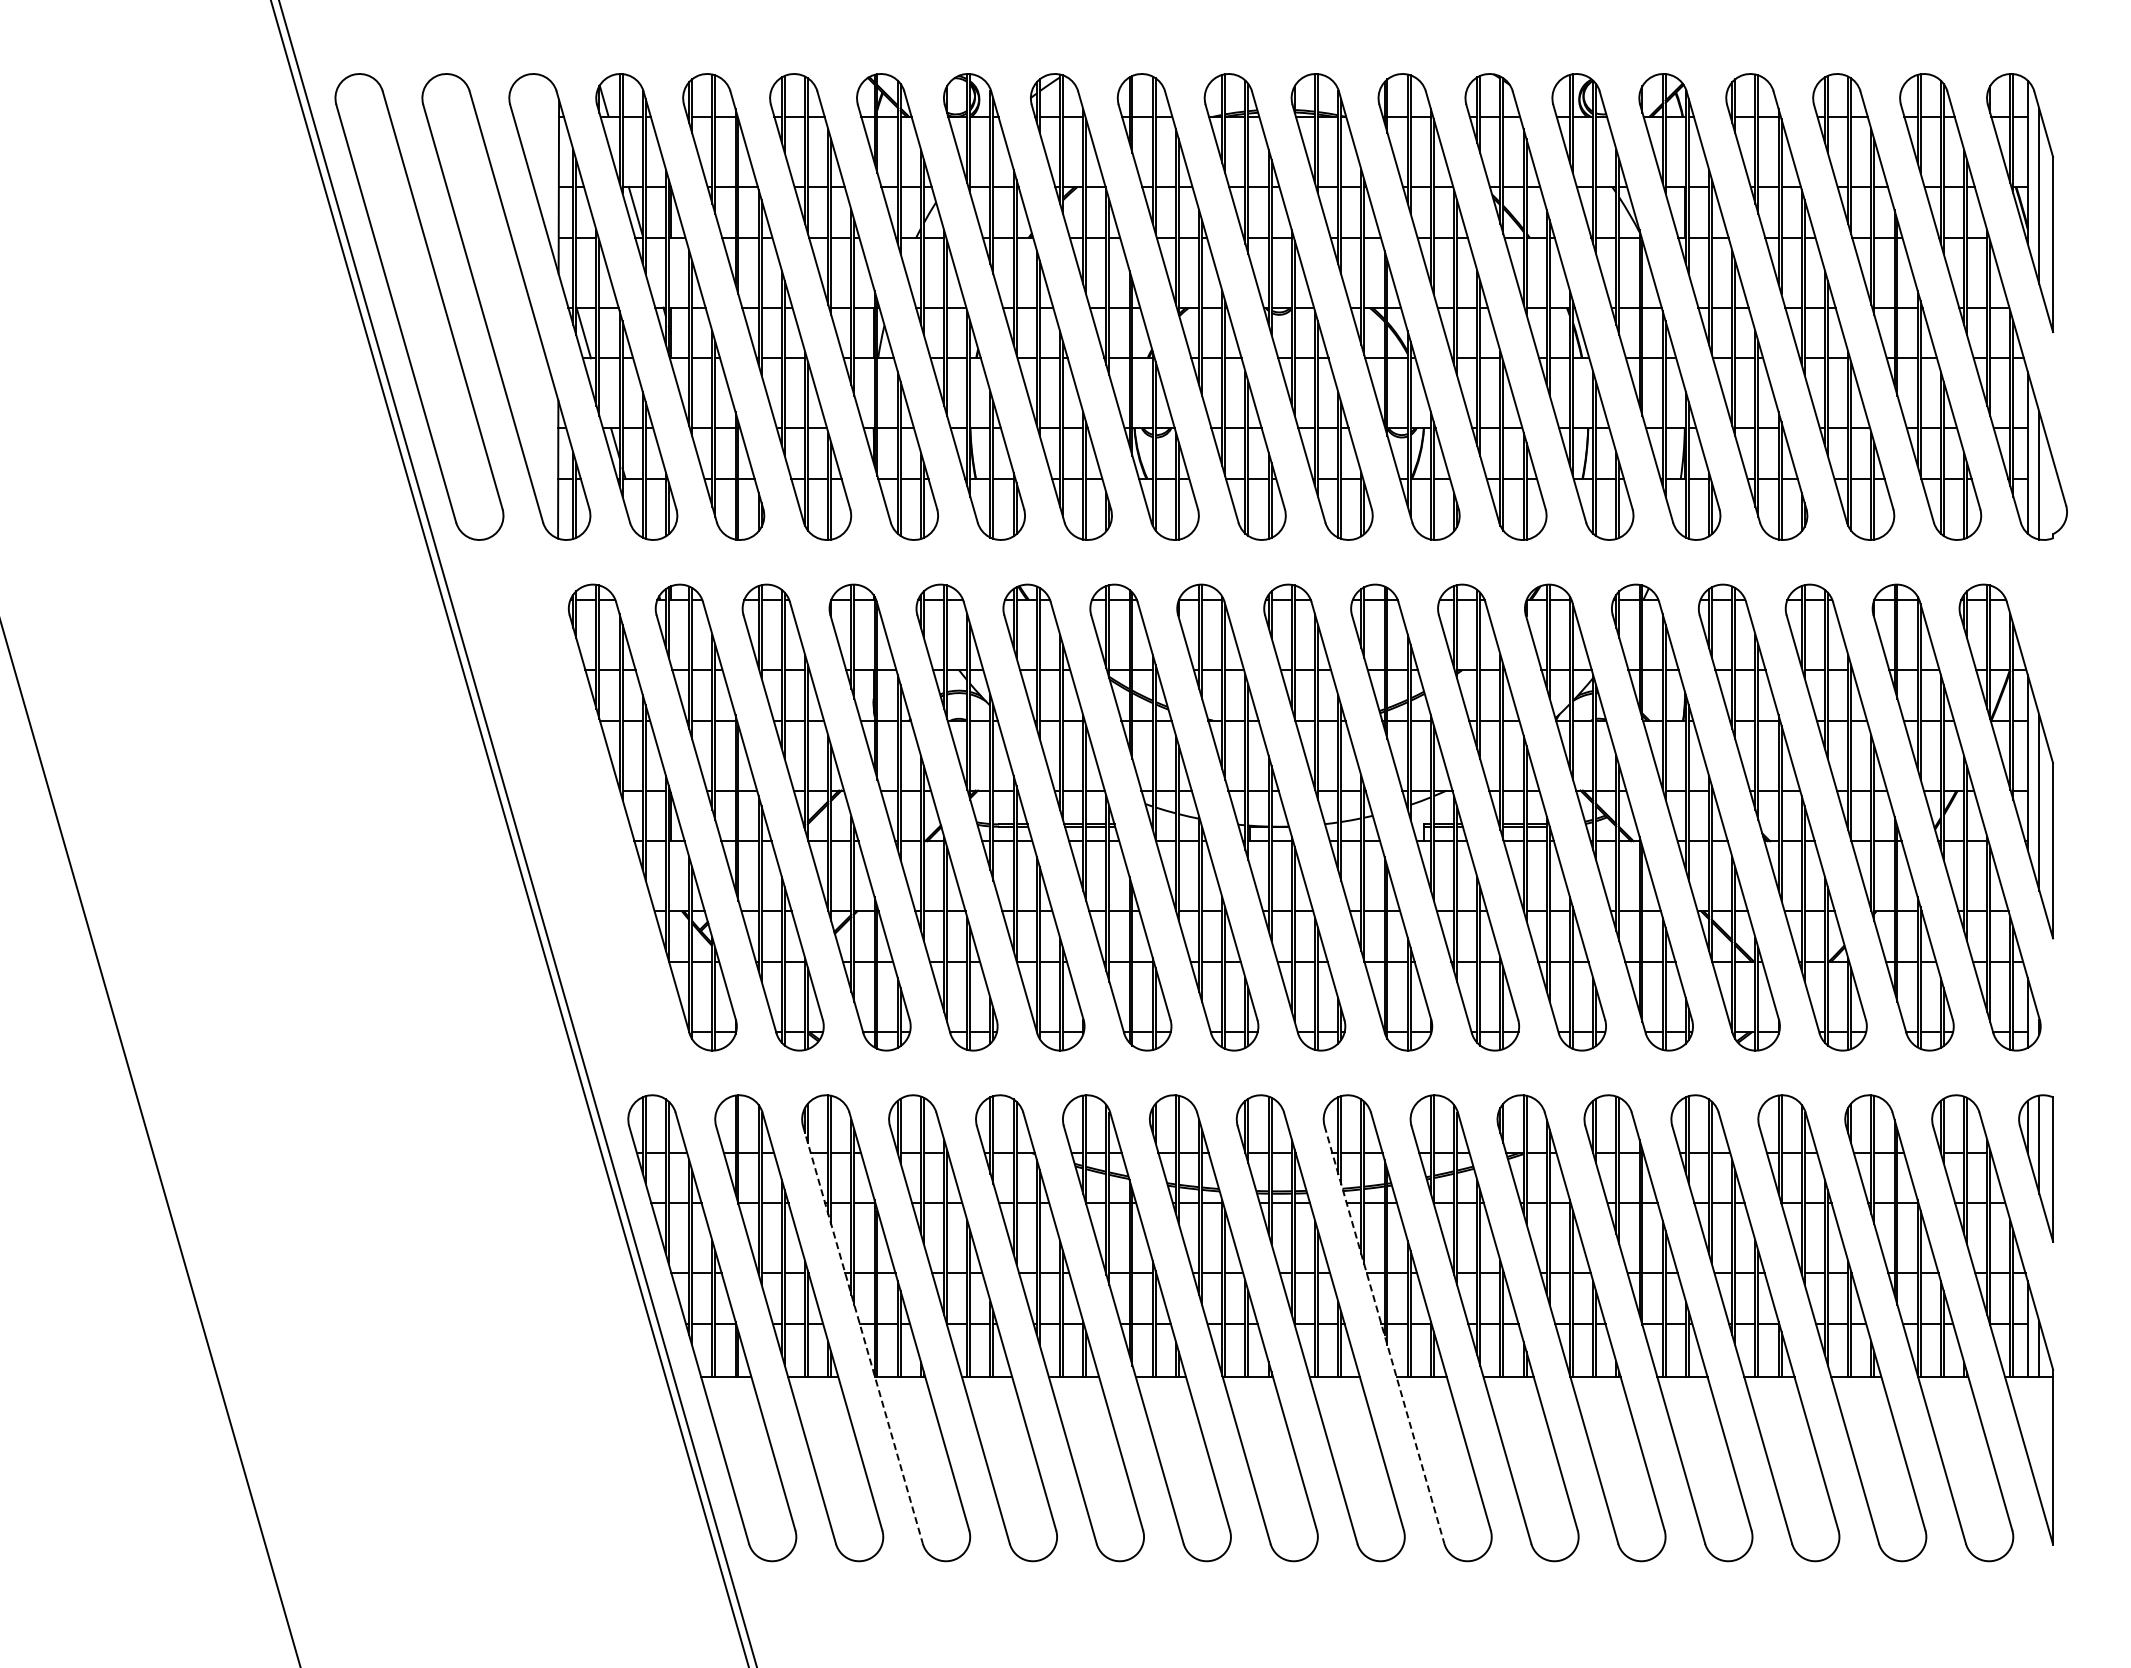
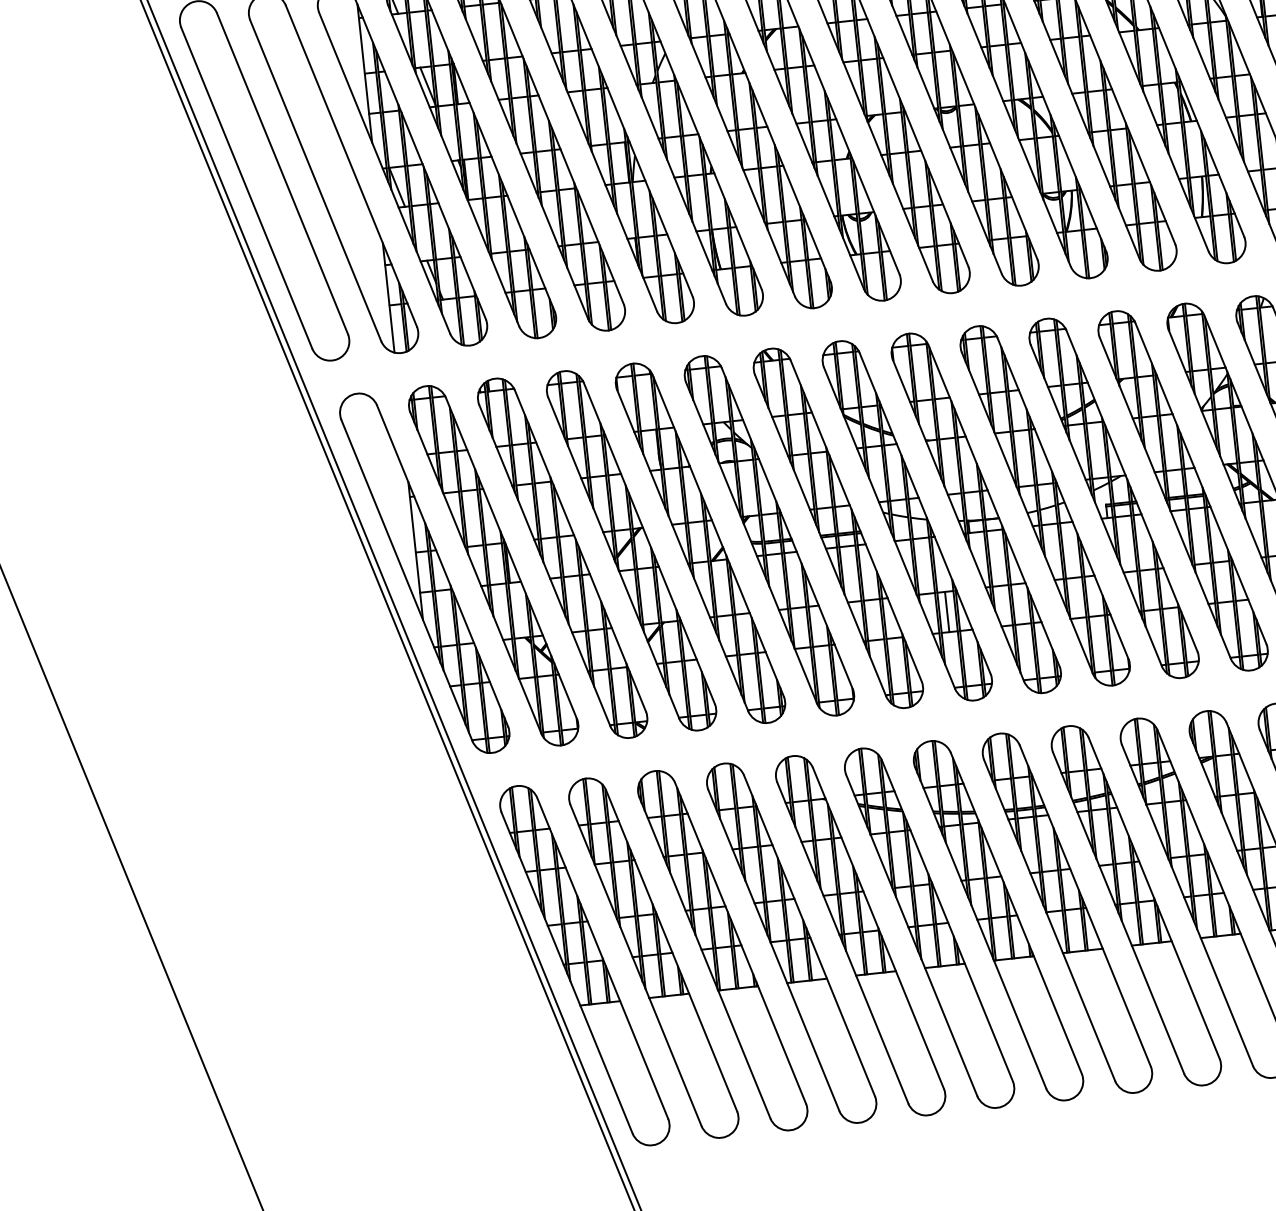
part: (565, 817) -> (424, 573), added
line: (1211, 936) -> (947, 611), added
line: (863, 1335) -> (705, 958), dashed -> solid
line: (1384, 1335) -> (1118, 913), dashed -> solid

